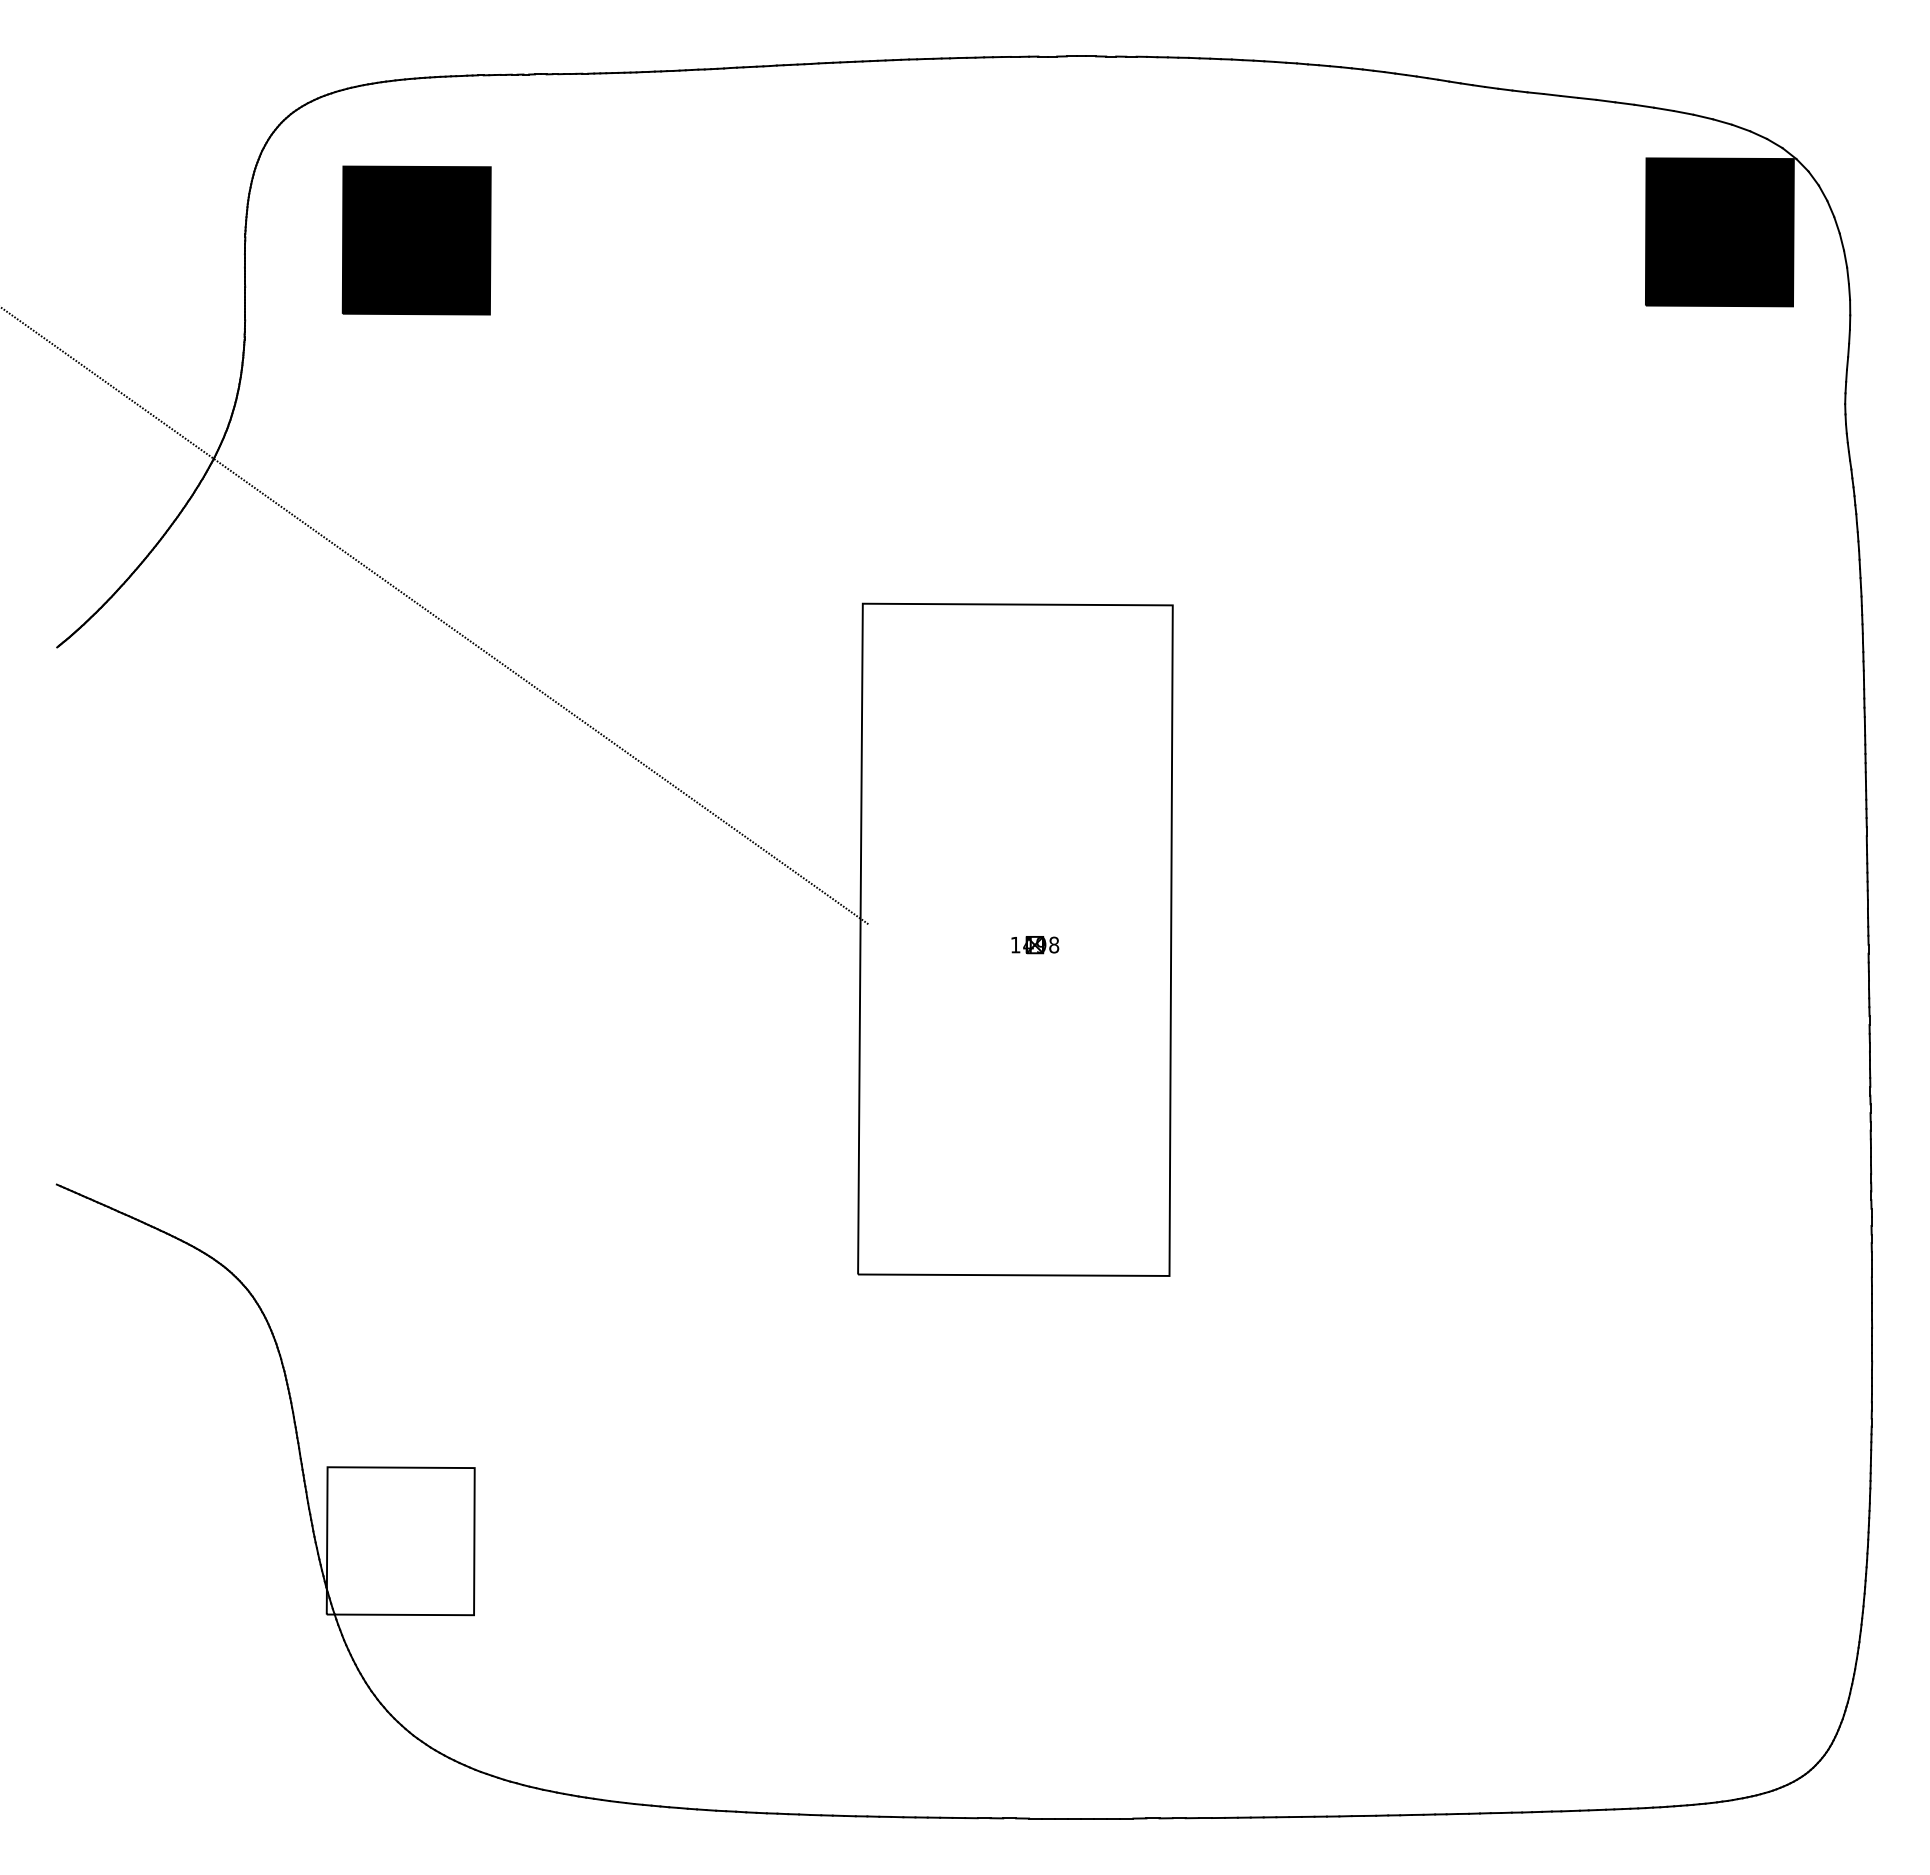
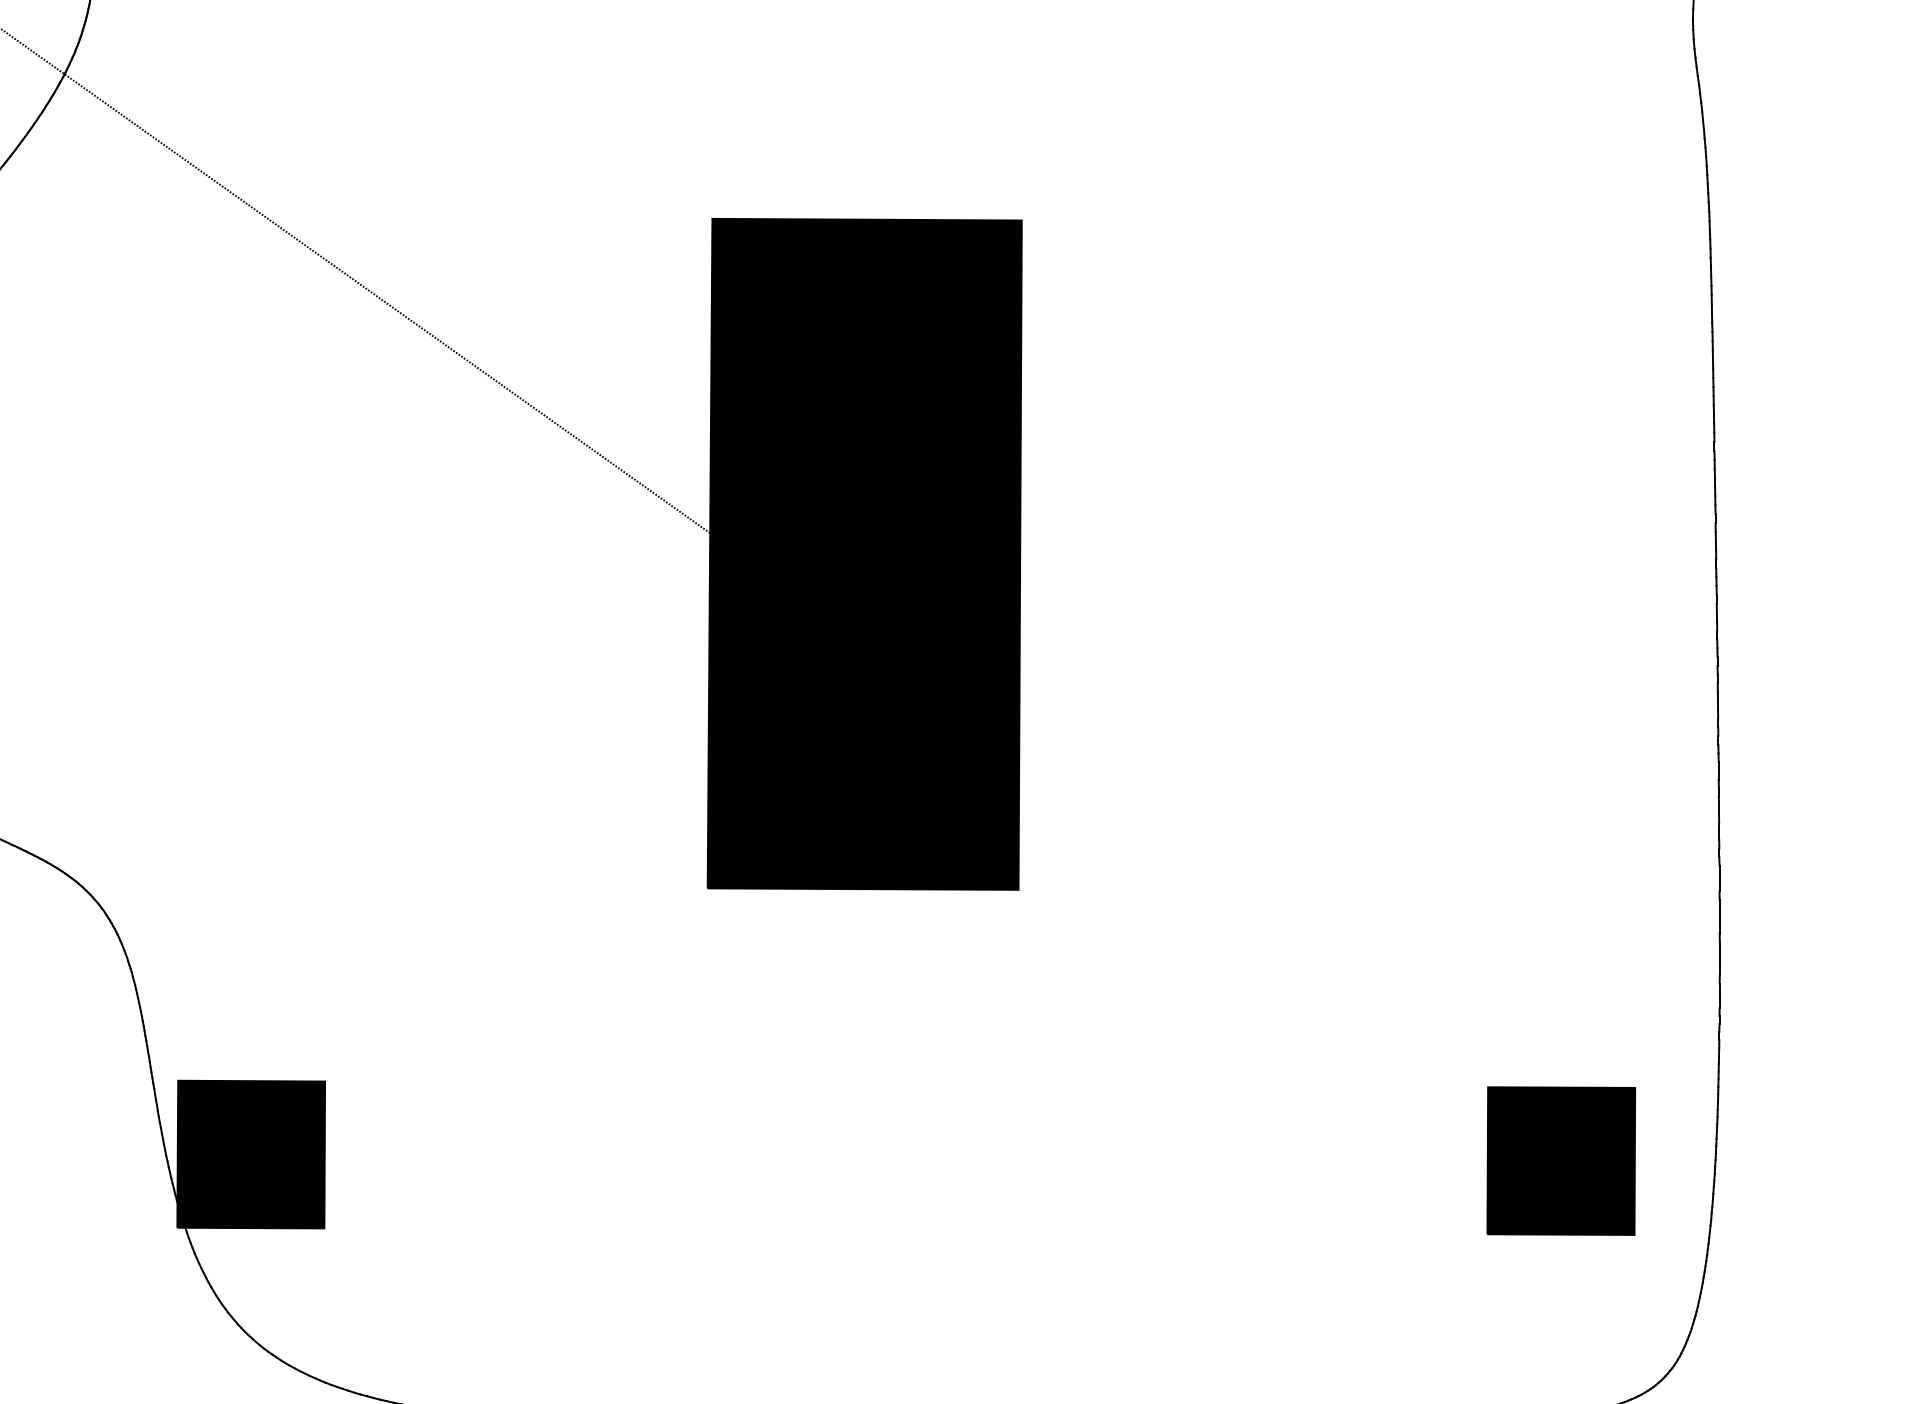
fill: (1015, 939) -> (864, 554), added
fill: (400, 1541) -> (250, 1154), added
part: (1713, 1547) -> (1561, 1160), added

